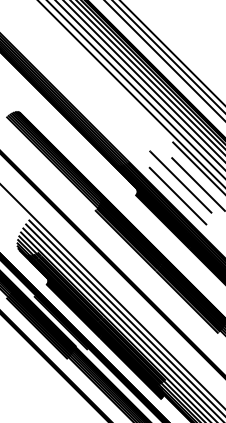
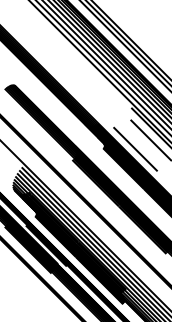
line: (180, 181) -> (137, 138), removed

